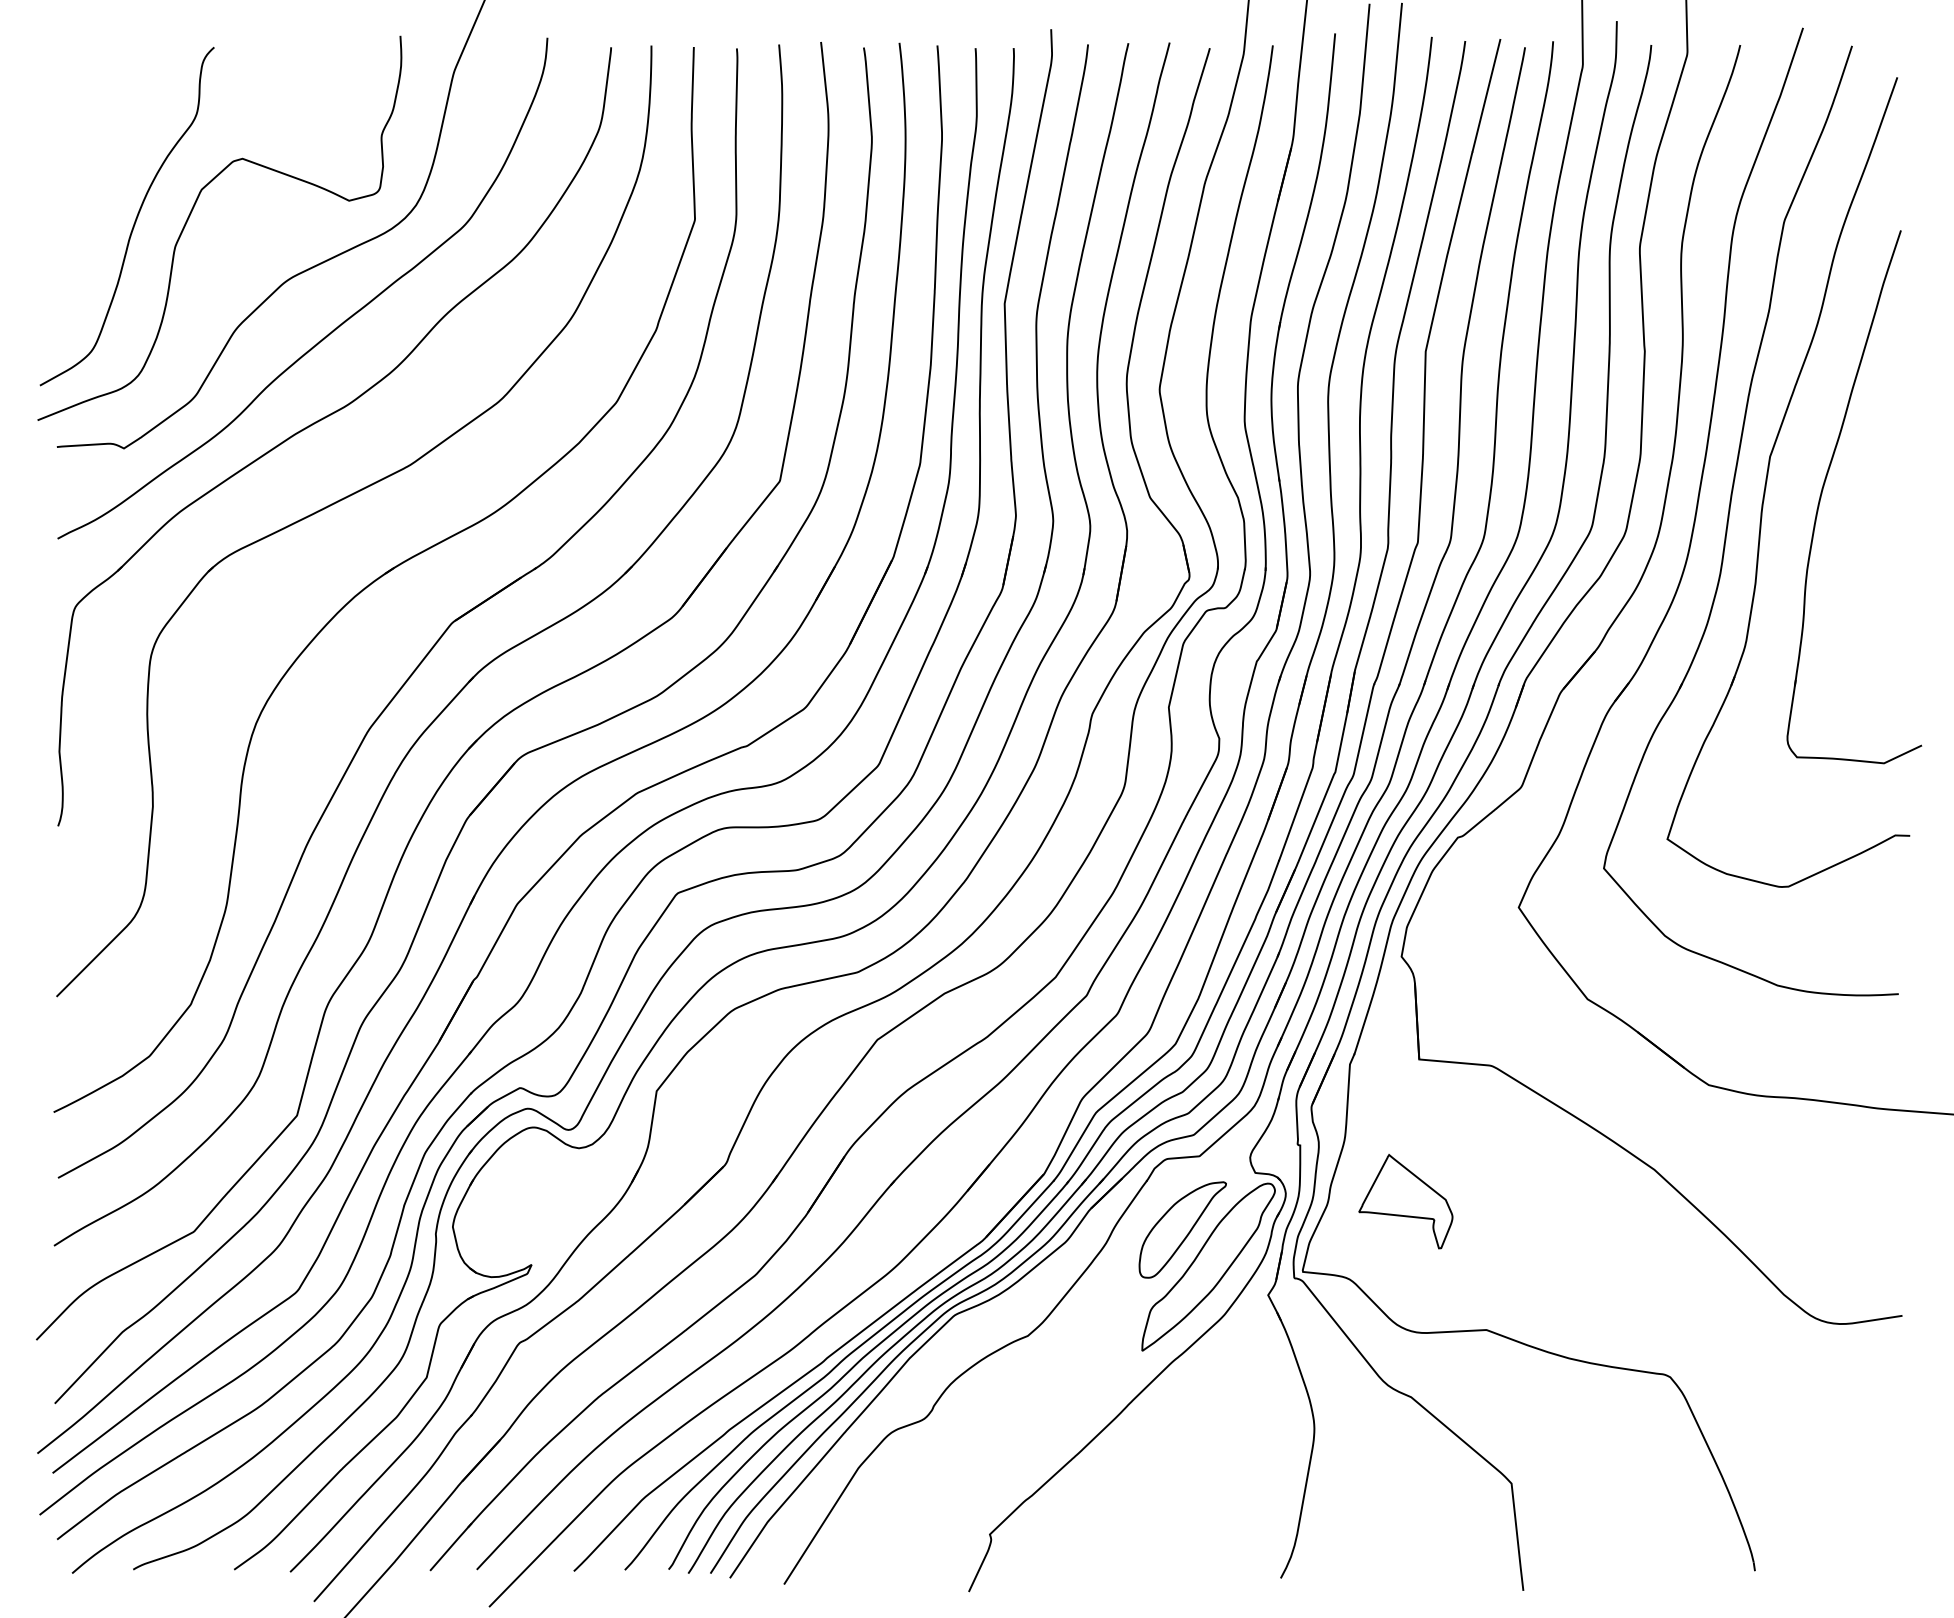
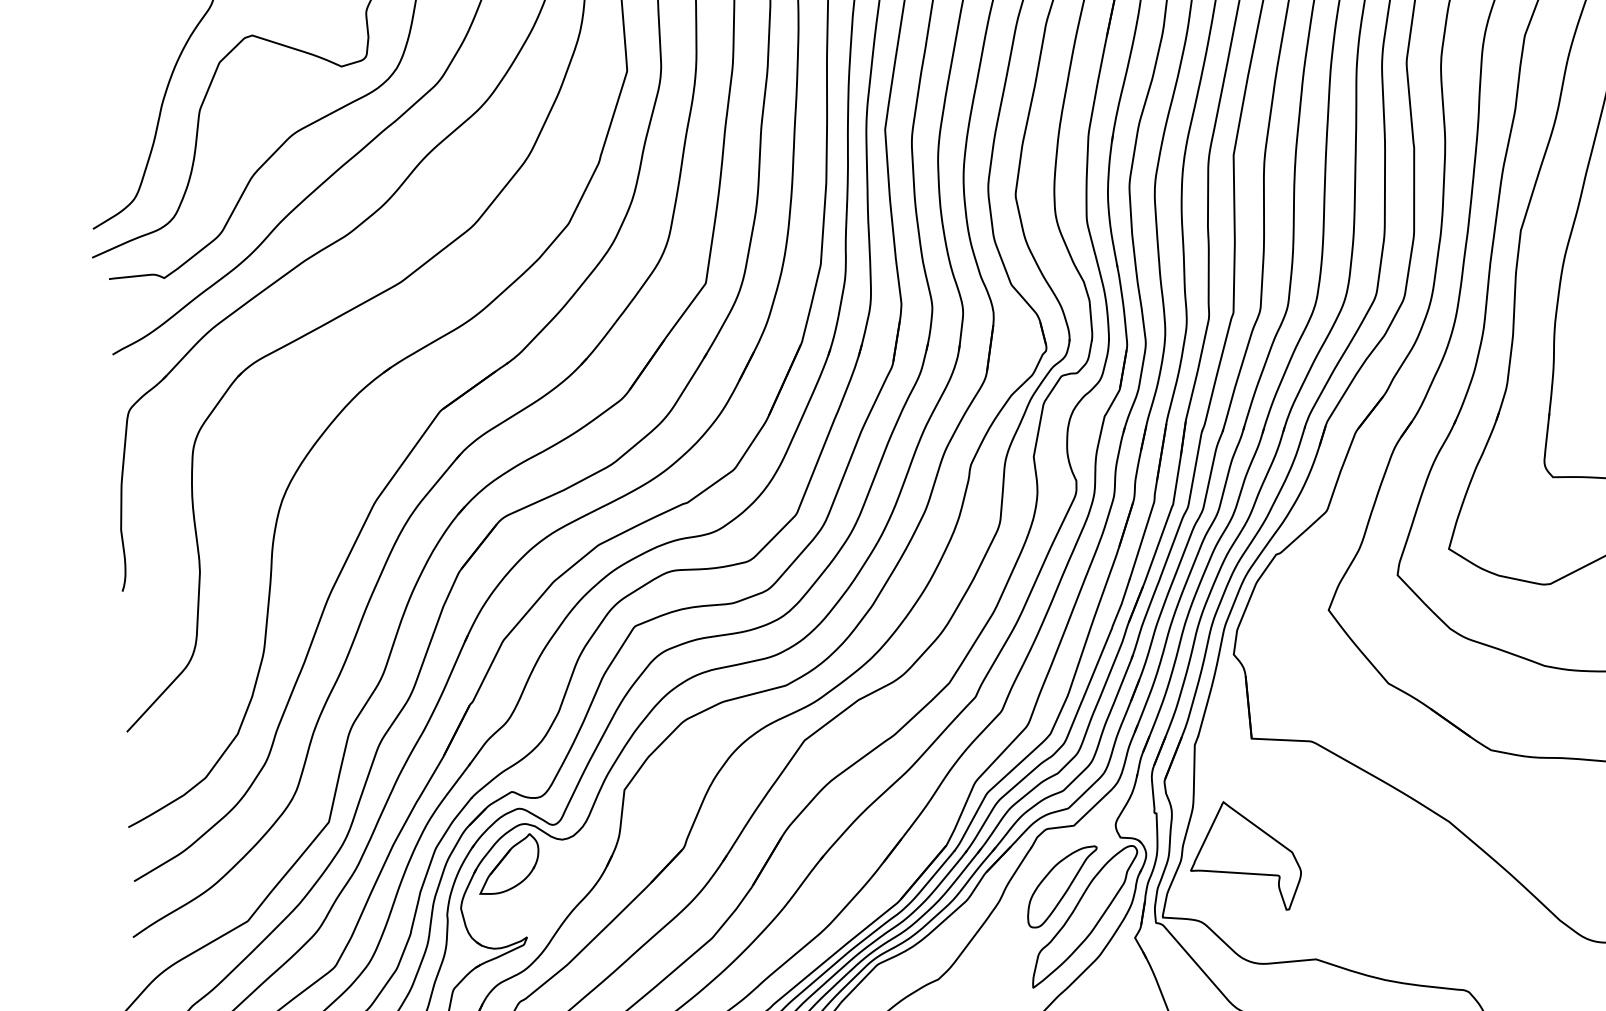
part: (512, 1175) -> (508, 864), added
part: (1405, 1201) -> (1245, 856), size x1.43

